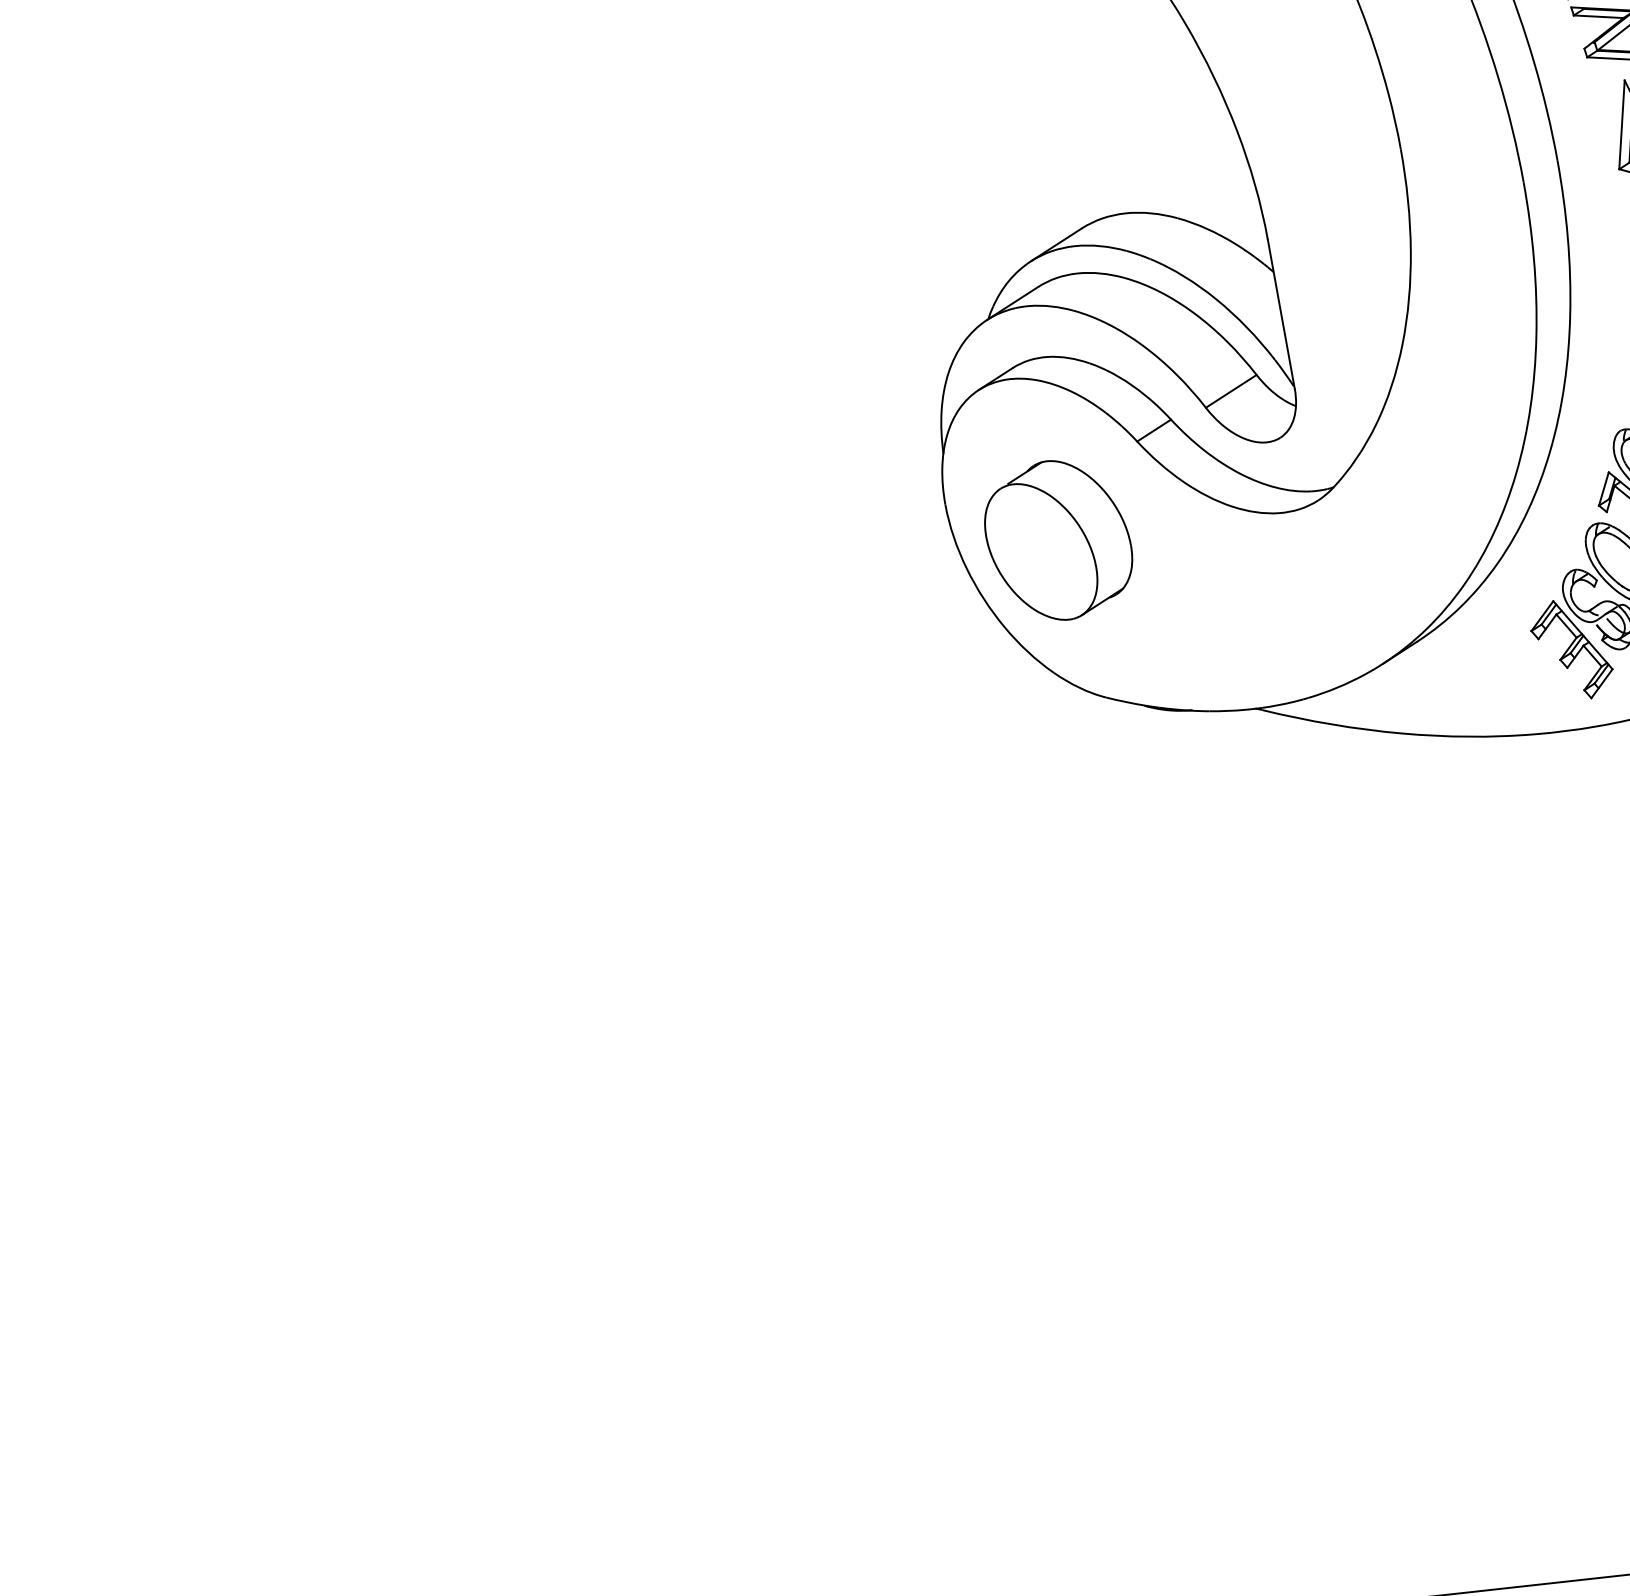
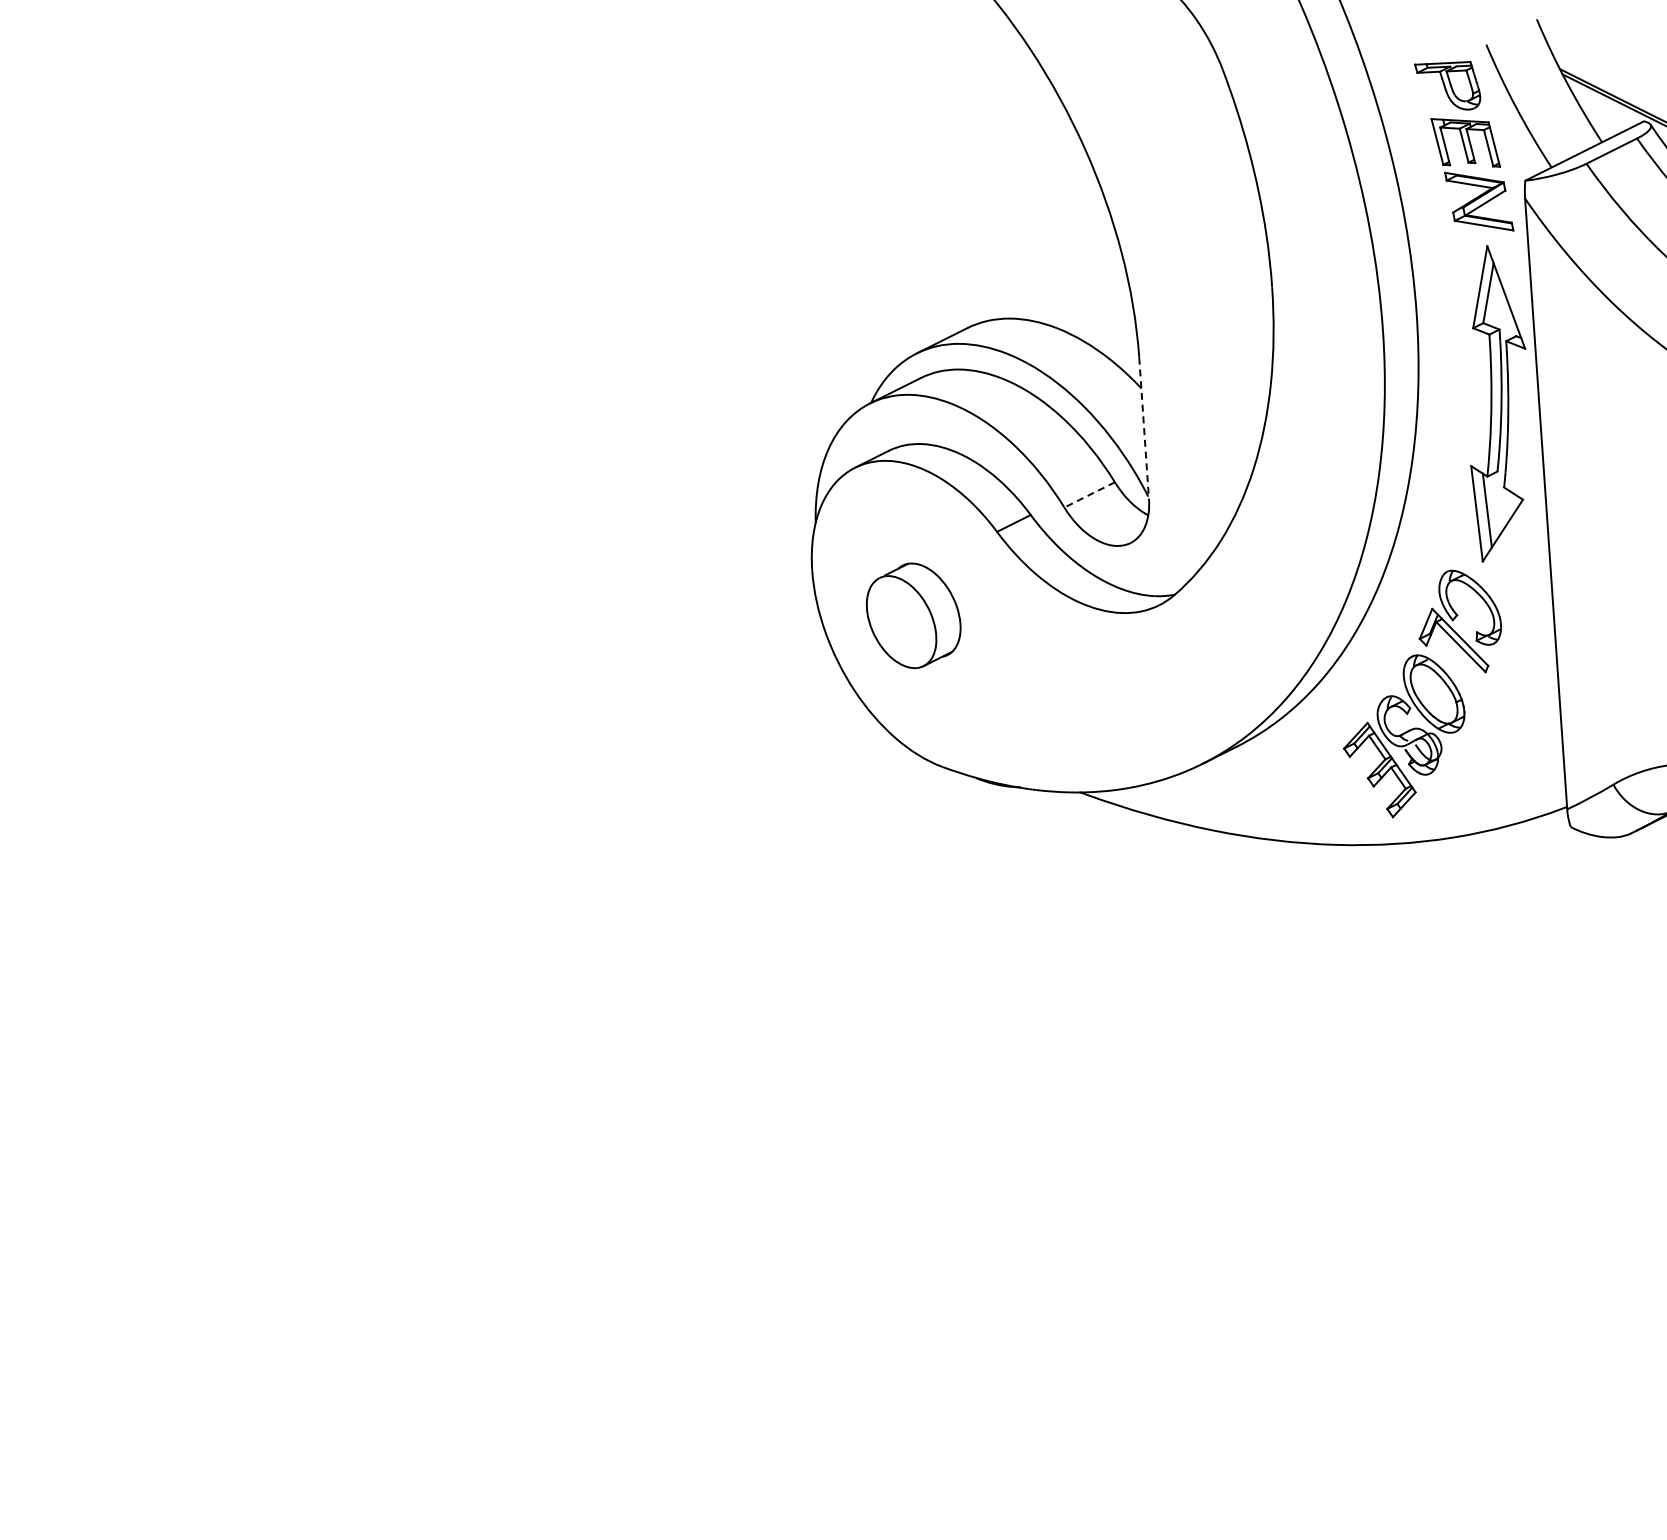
line: (1281, 314) -> (1144, 428), solid -> dashed
line: (1231, 392) -> (1089, 495), solid -> dashed
part: (1058, 540) -> (913, 615), size x0.7

